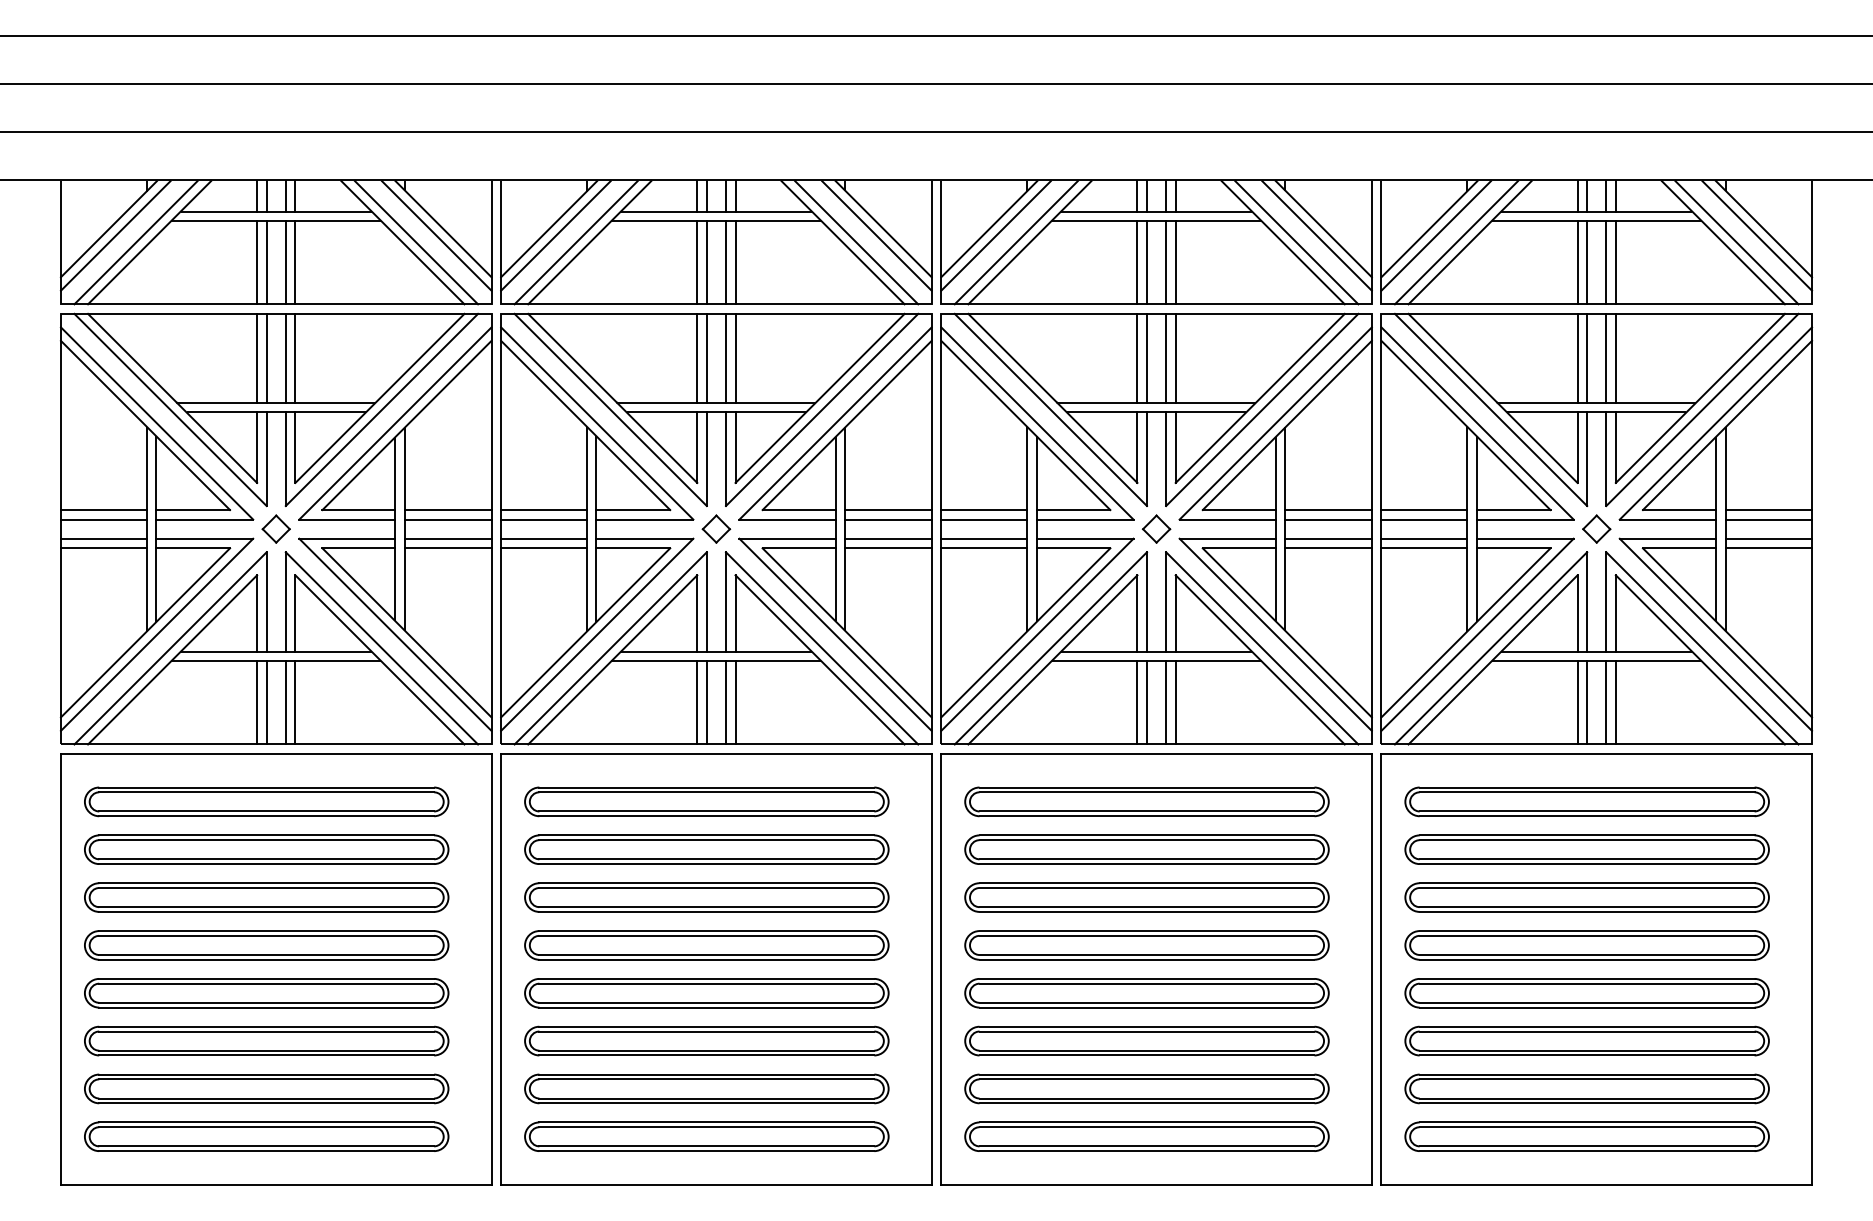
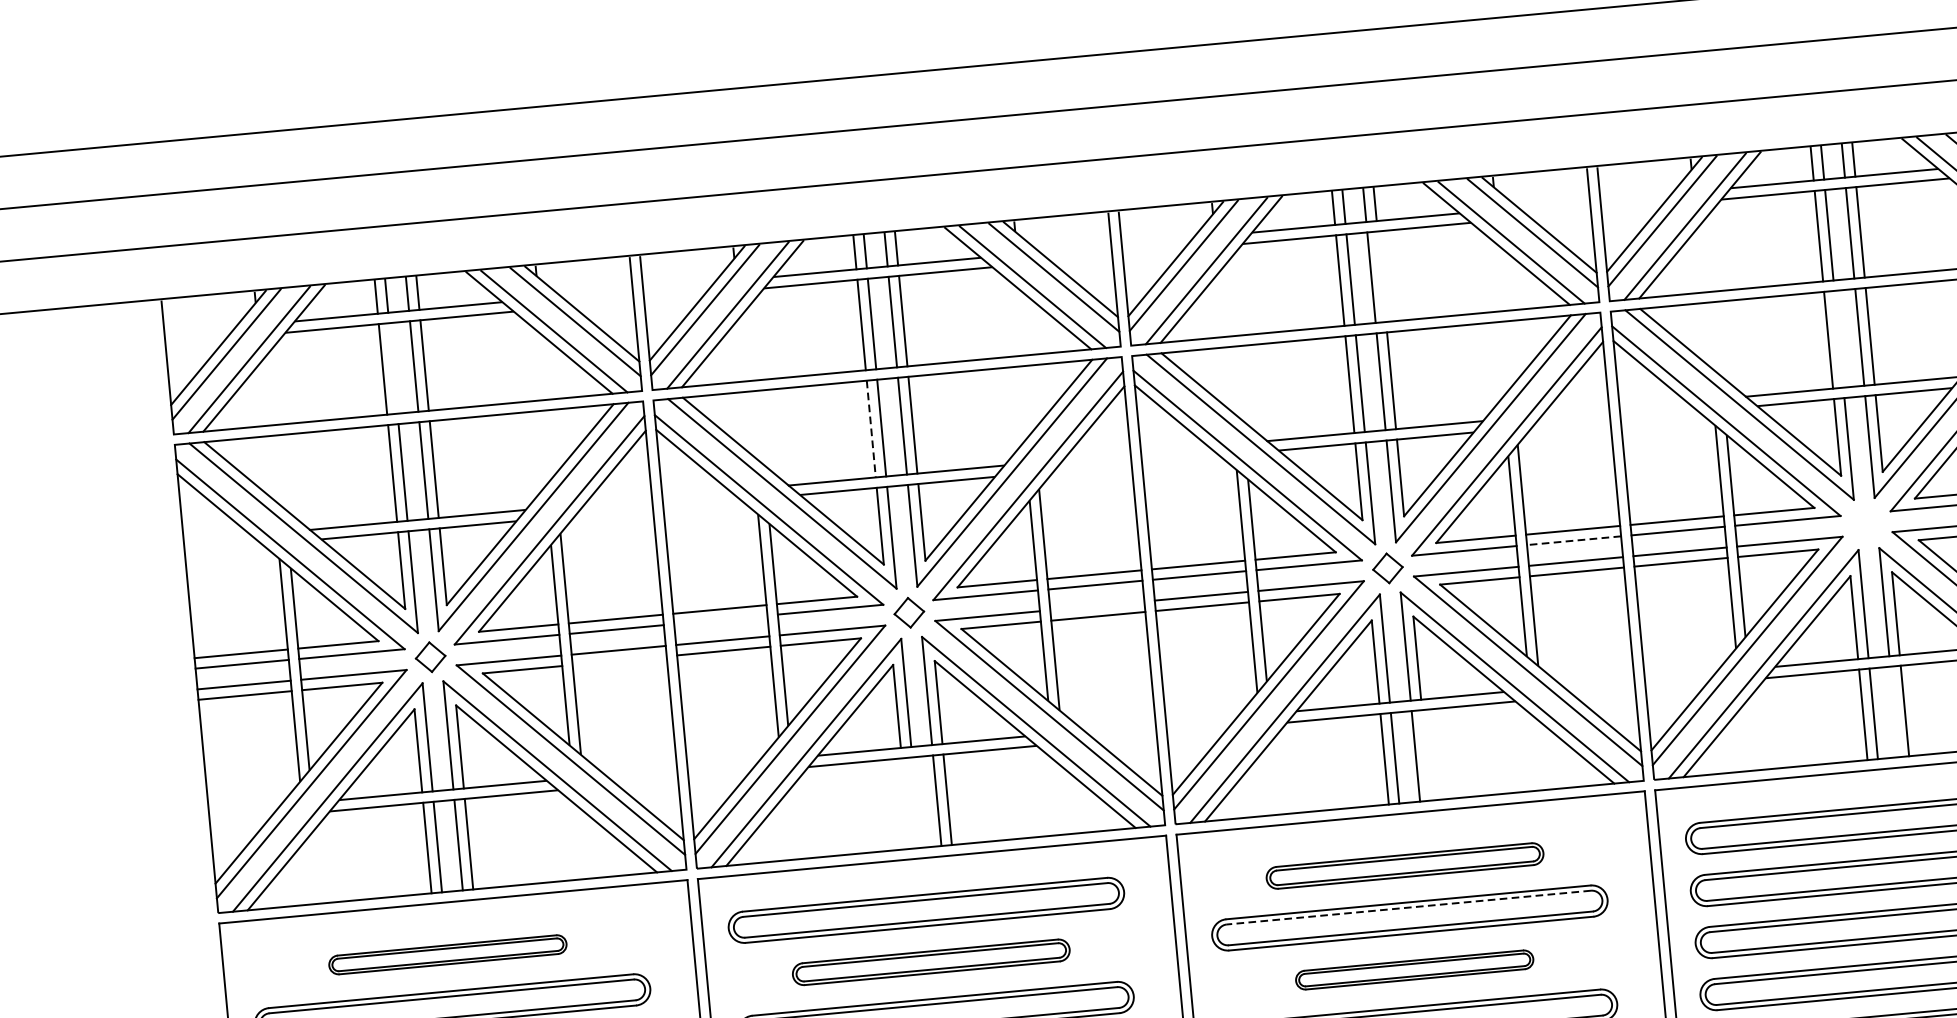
line: (266, 262) -> (393, 368), removed
line: (1175, 262) -> (1381, 276), removed
line: (1587, 357) -> (1839, 338), removed
line: (697, 358) -> (871, 429), solid -> dashed
line: (543, 519) -> (720, 619), removed
line: (1328, 519) -> (1573, 540), solid -> dashed
part: (1596, 528) -> (1866, 523), removed
line: (888, 538) -> (1097, 605), removed
line: (448, 548) -> (619, 660), removed
line: (697, 702) -> (906, 803), removed
line: (706, 702) -> (916, 802), removed
line: (1175, 702) -> (1426, 755), removed
line: (1606, 702) -> (1894, 711), removed
part: (266, 801) -> (447, 954), size x0.6
part: (1146, 801) -> (1404, 865), size x0.7
line: (1146, 840) -> (1408, 908), solid -> dashed
part: (706, 849) -> (930, 962), size x0.7
part: (1146, 897) -> (1414, 970), size x0.6

